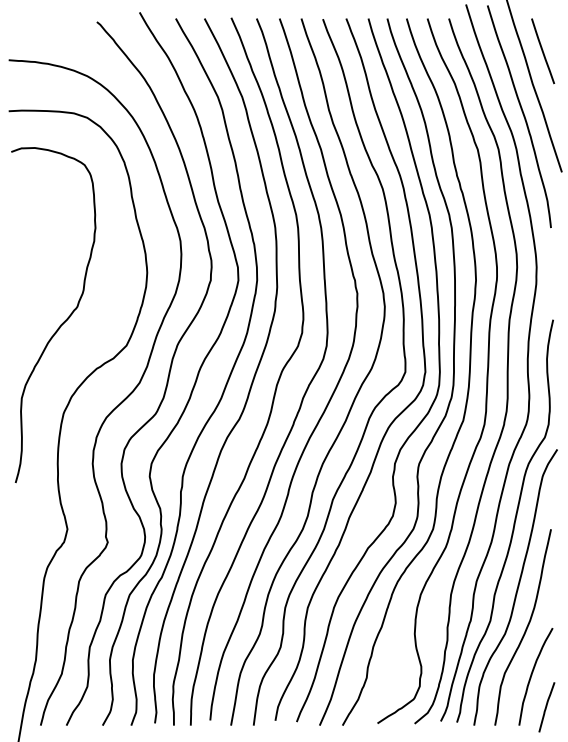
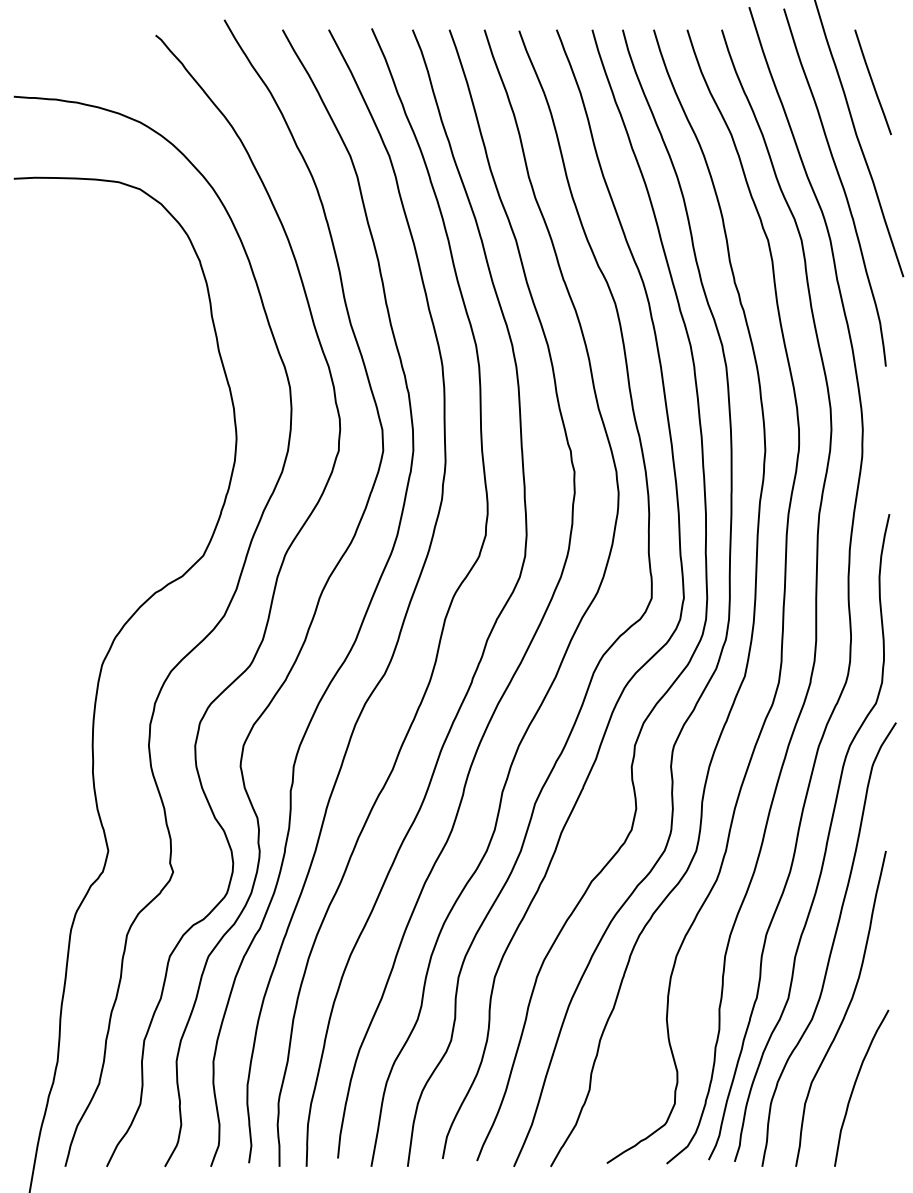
curve: (61, 323) -> (98, 520), removed
line: (546, 707) -> (878, 1137), removed

